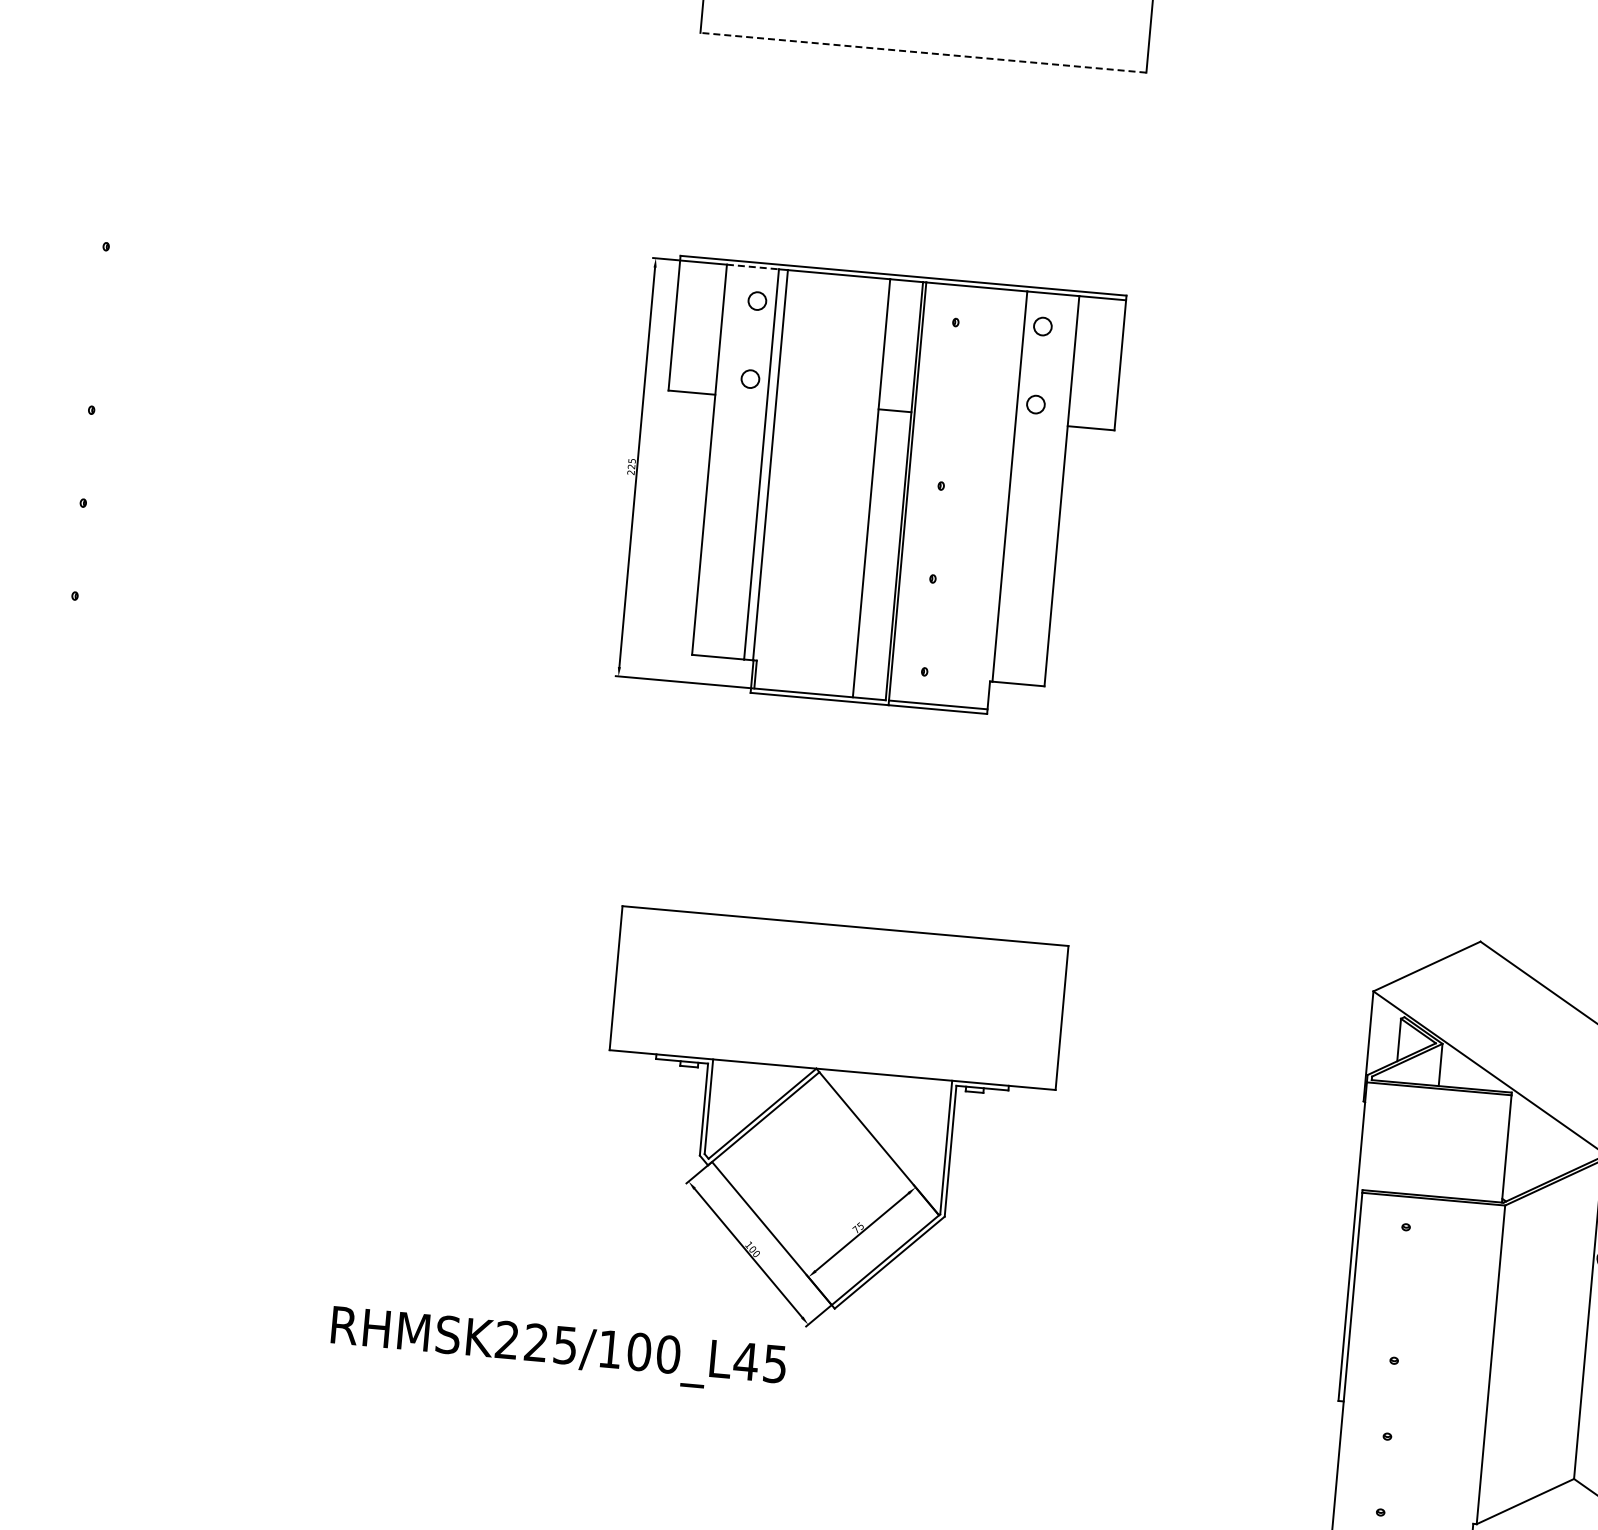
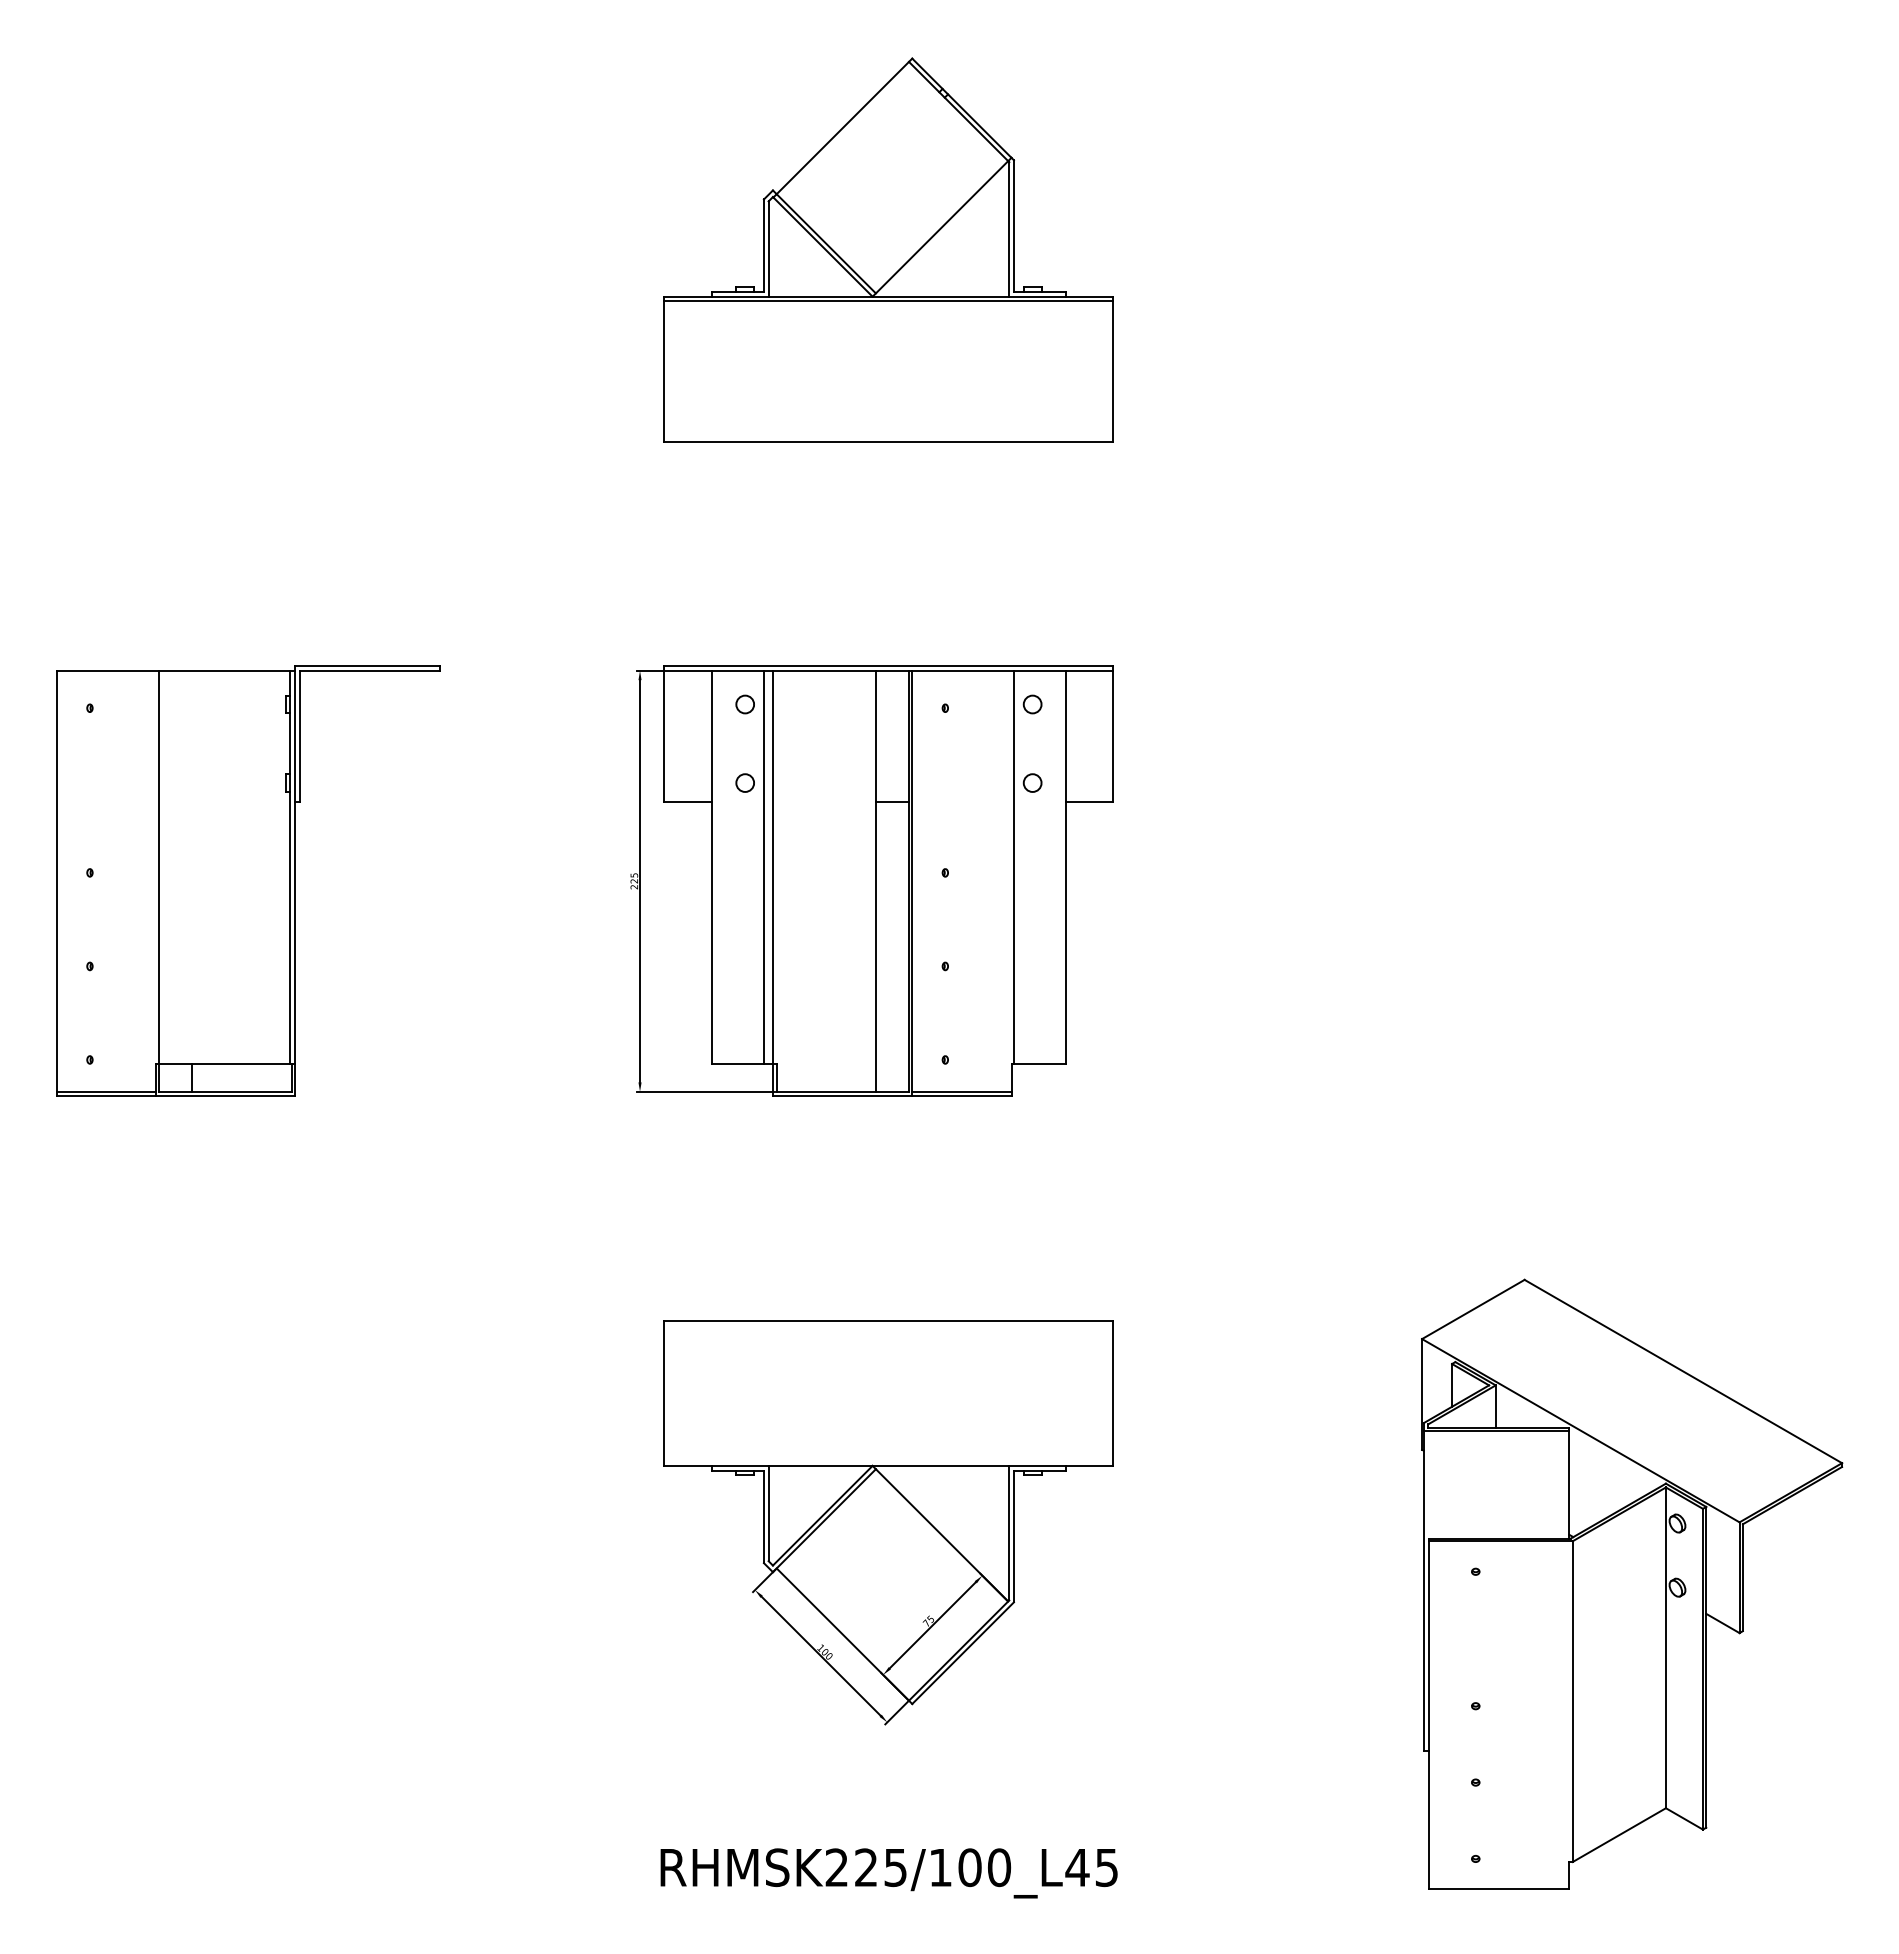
line: (923, 52) -> (888, 441), dashed -> solid
line: (753, 266) -> (738, 670), dashed -> solid
part: (248, 431) -> (248, 880), added
text: (557, 1350) -> (888, 1873), moved

